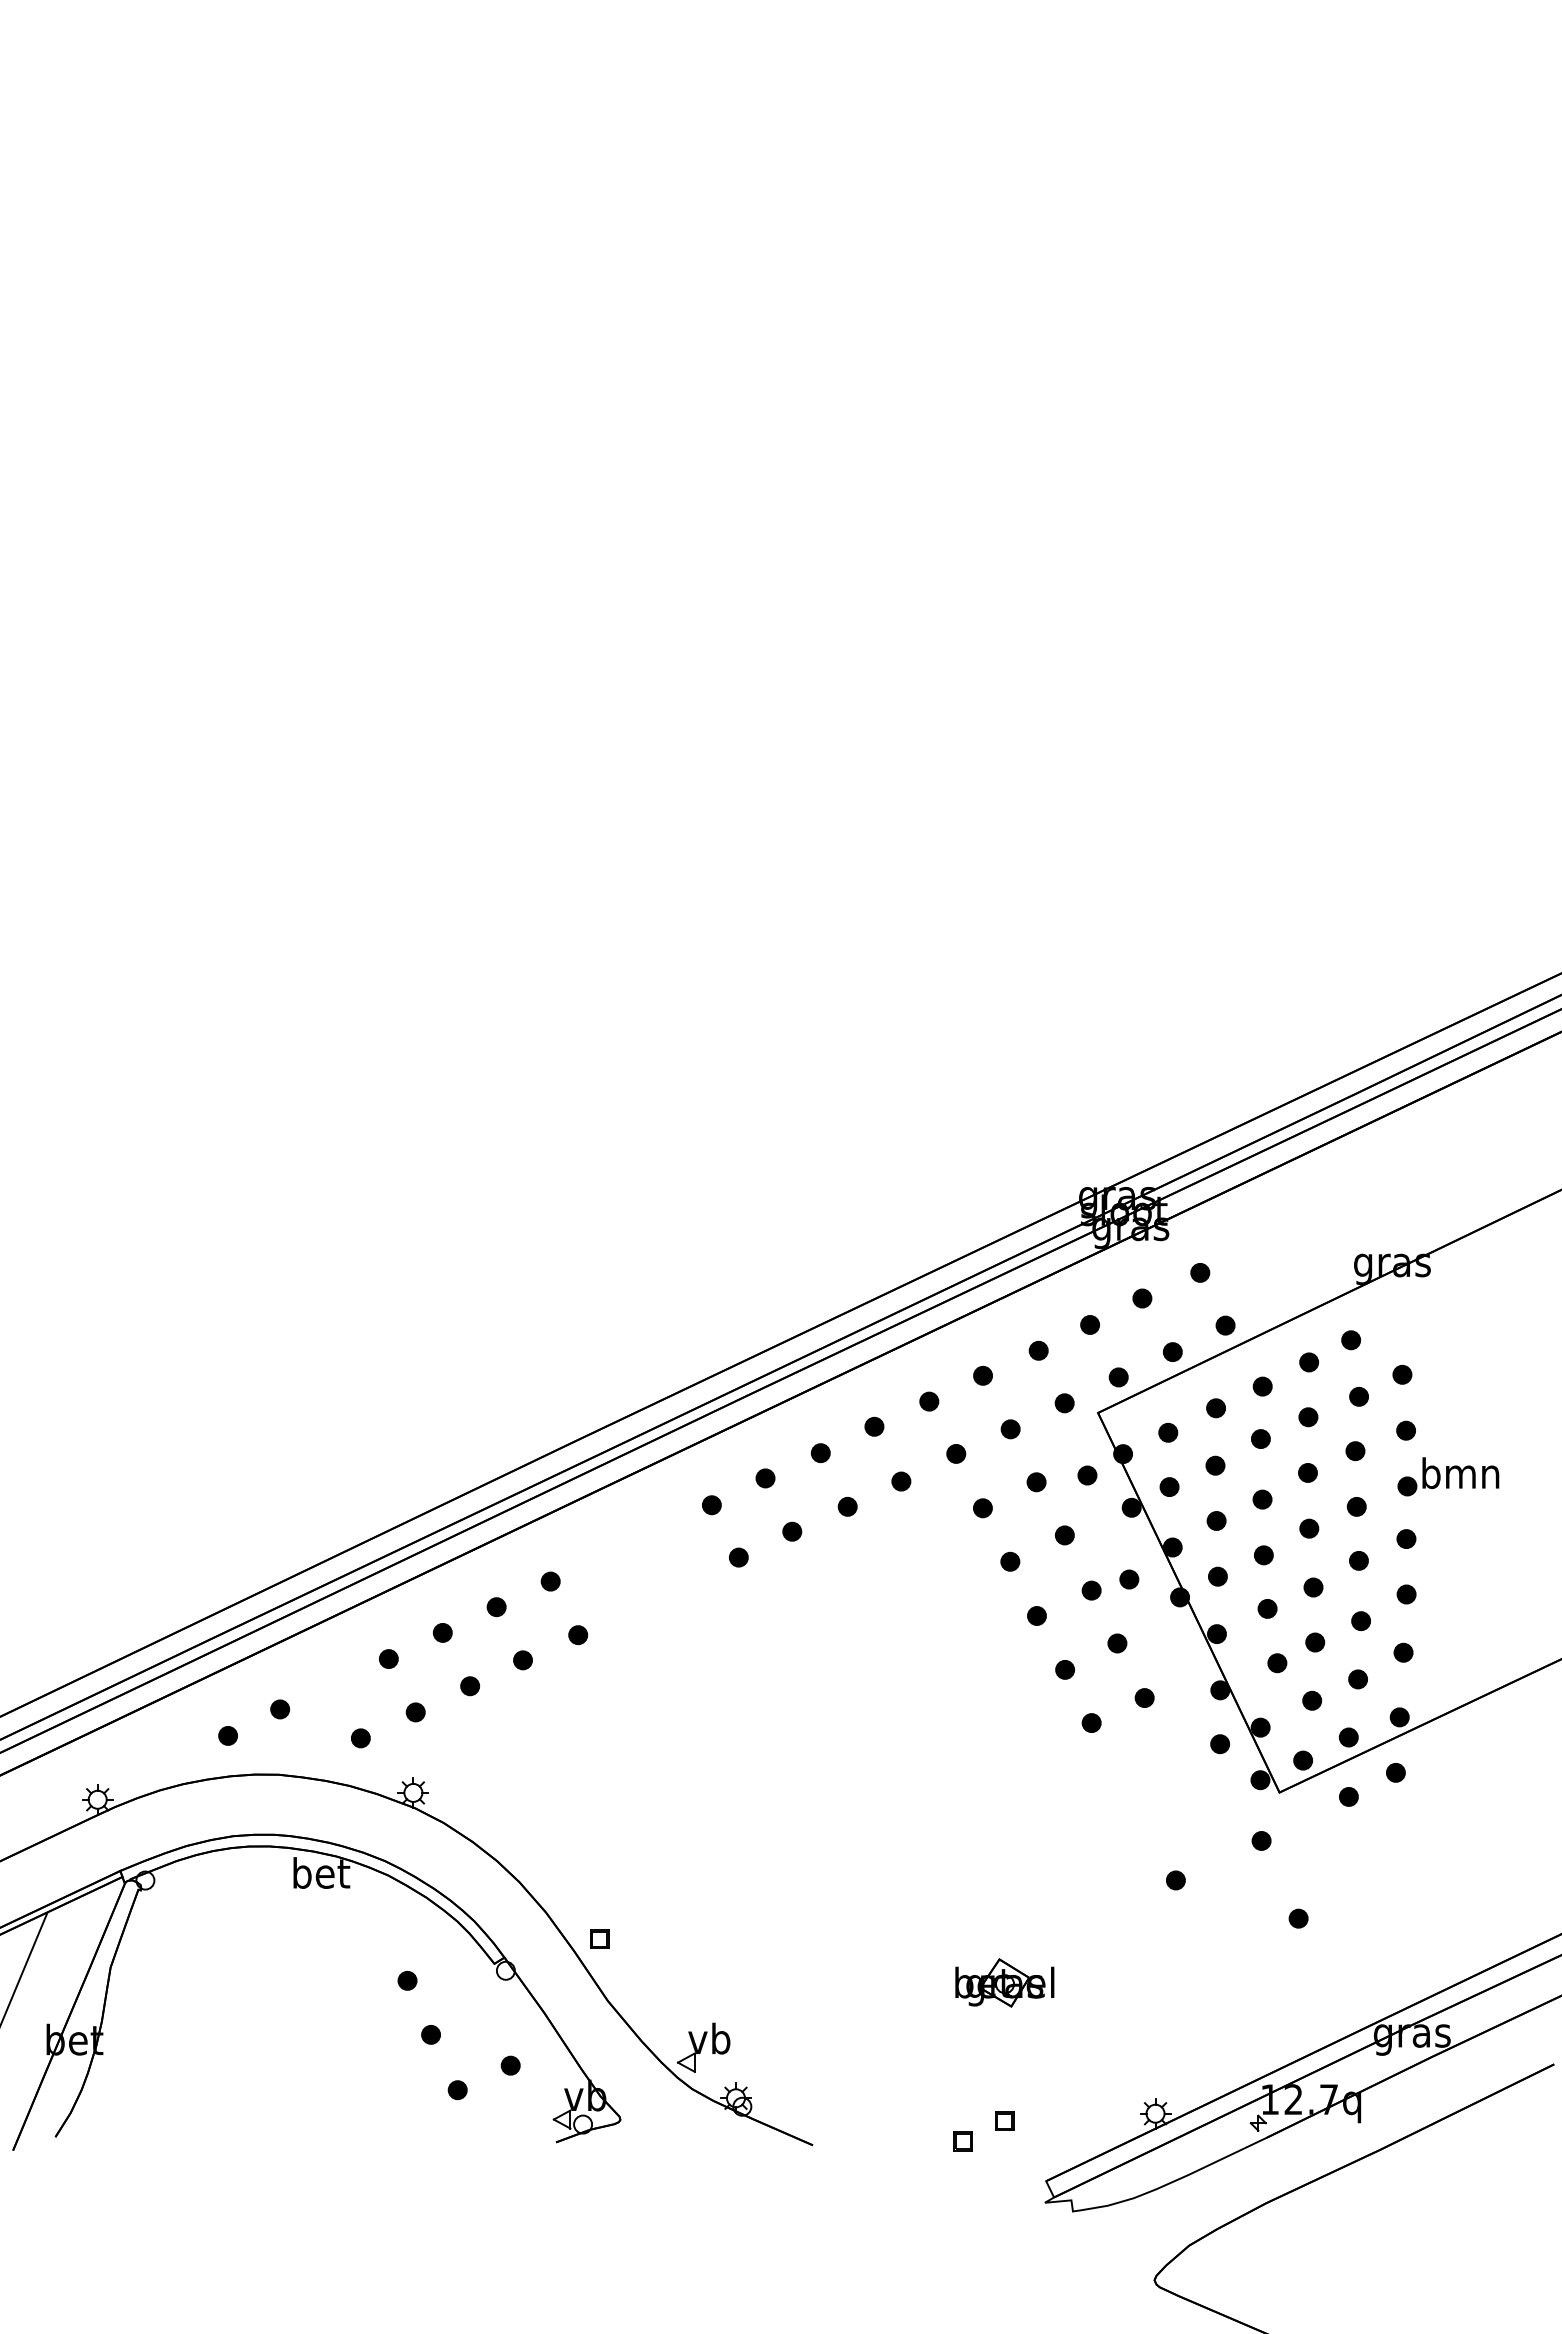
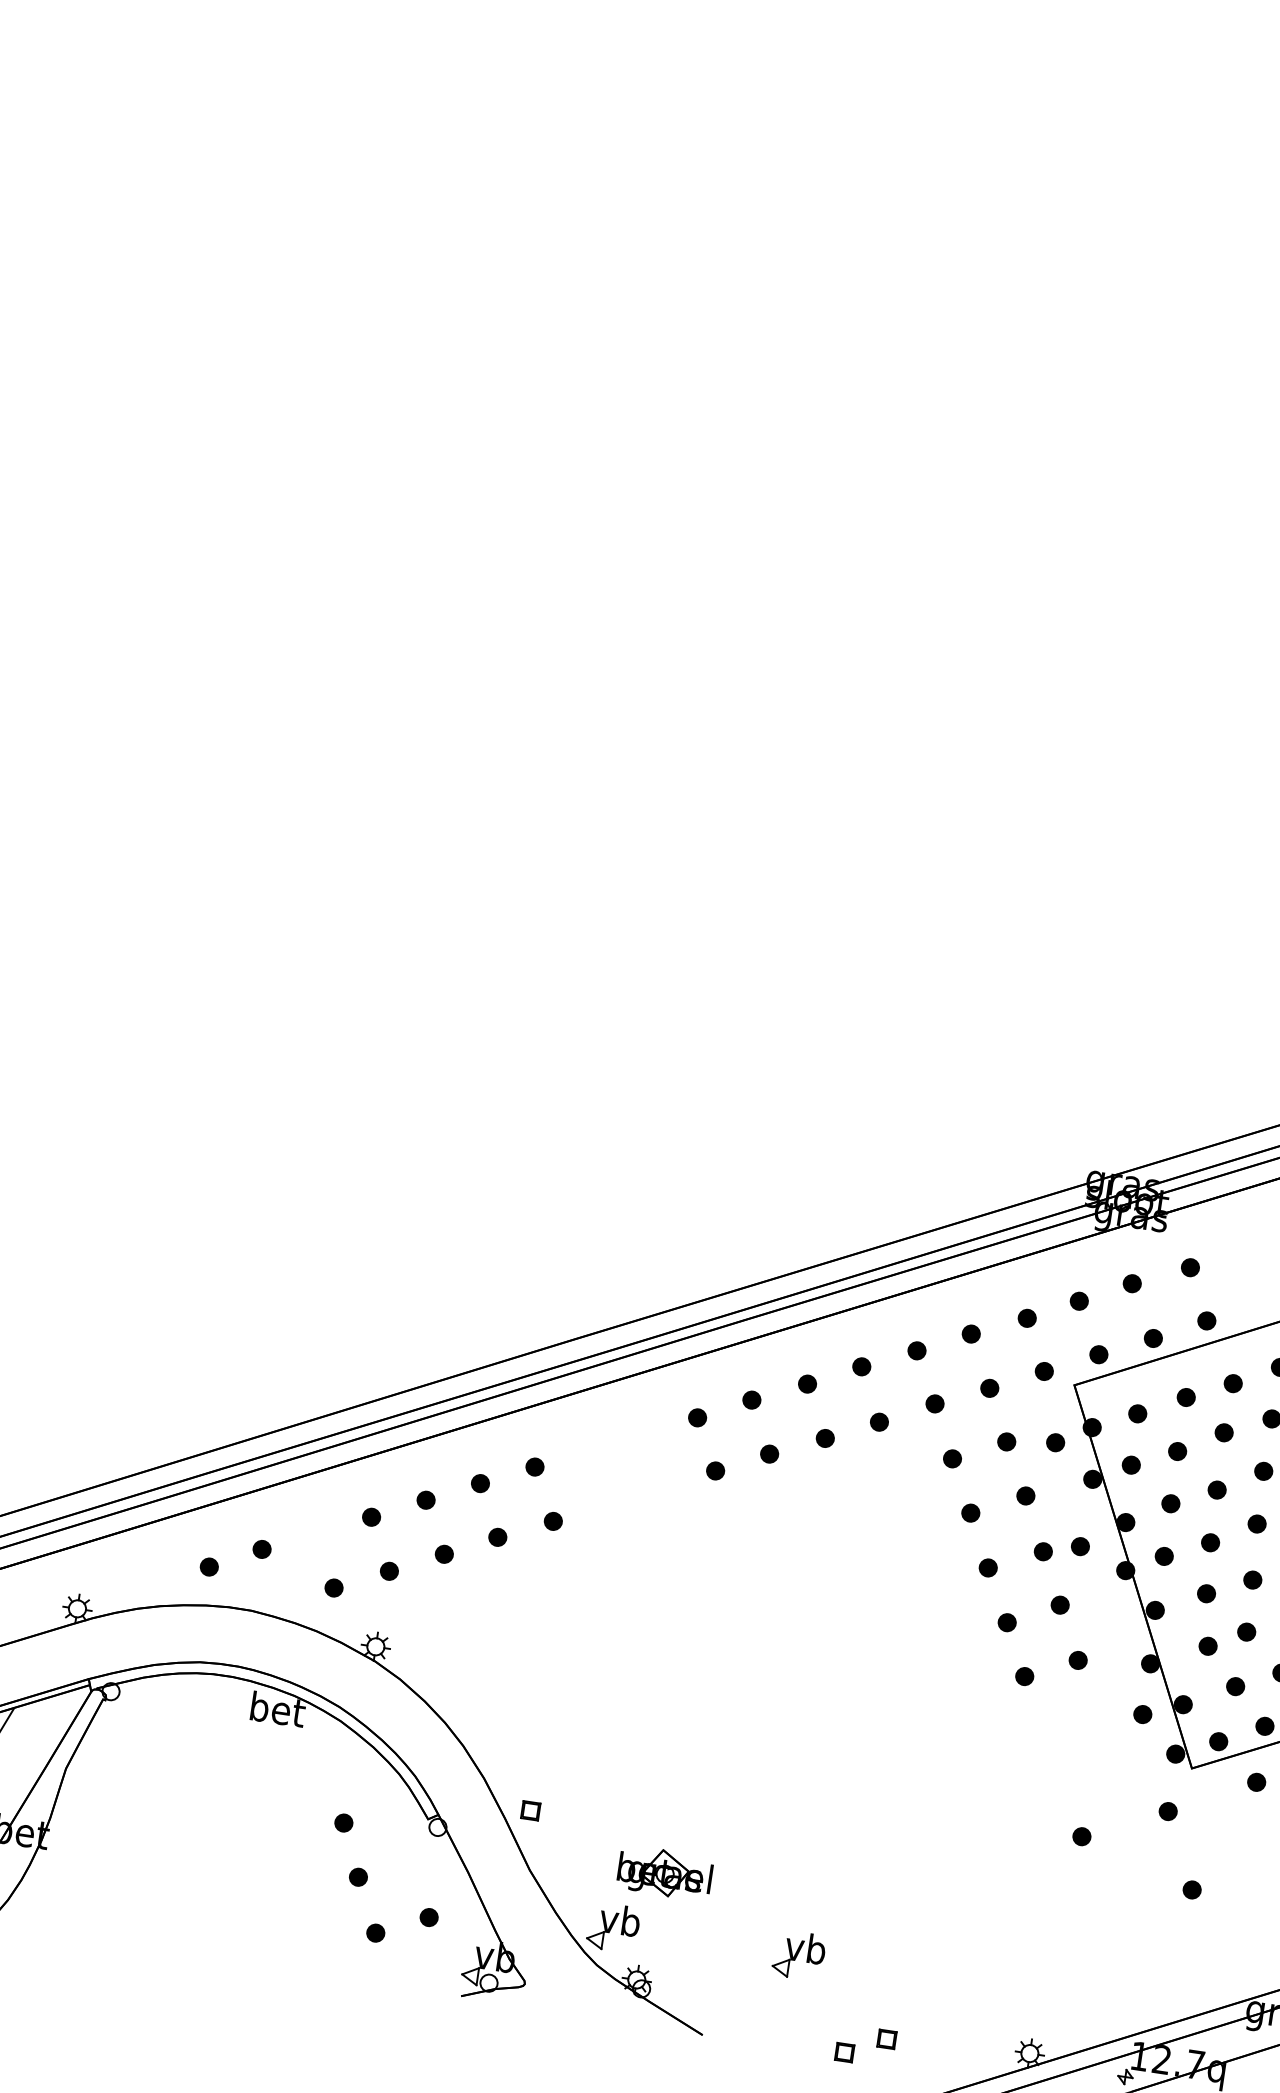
part: (1004, 1982) -> (664, 1872), moved
part: (900, 2047) -> (798, 1955), added

